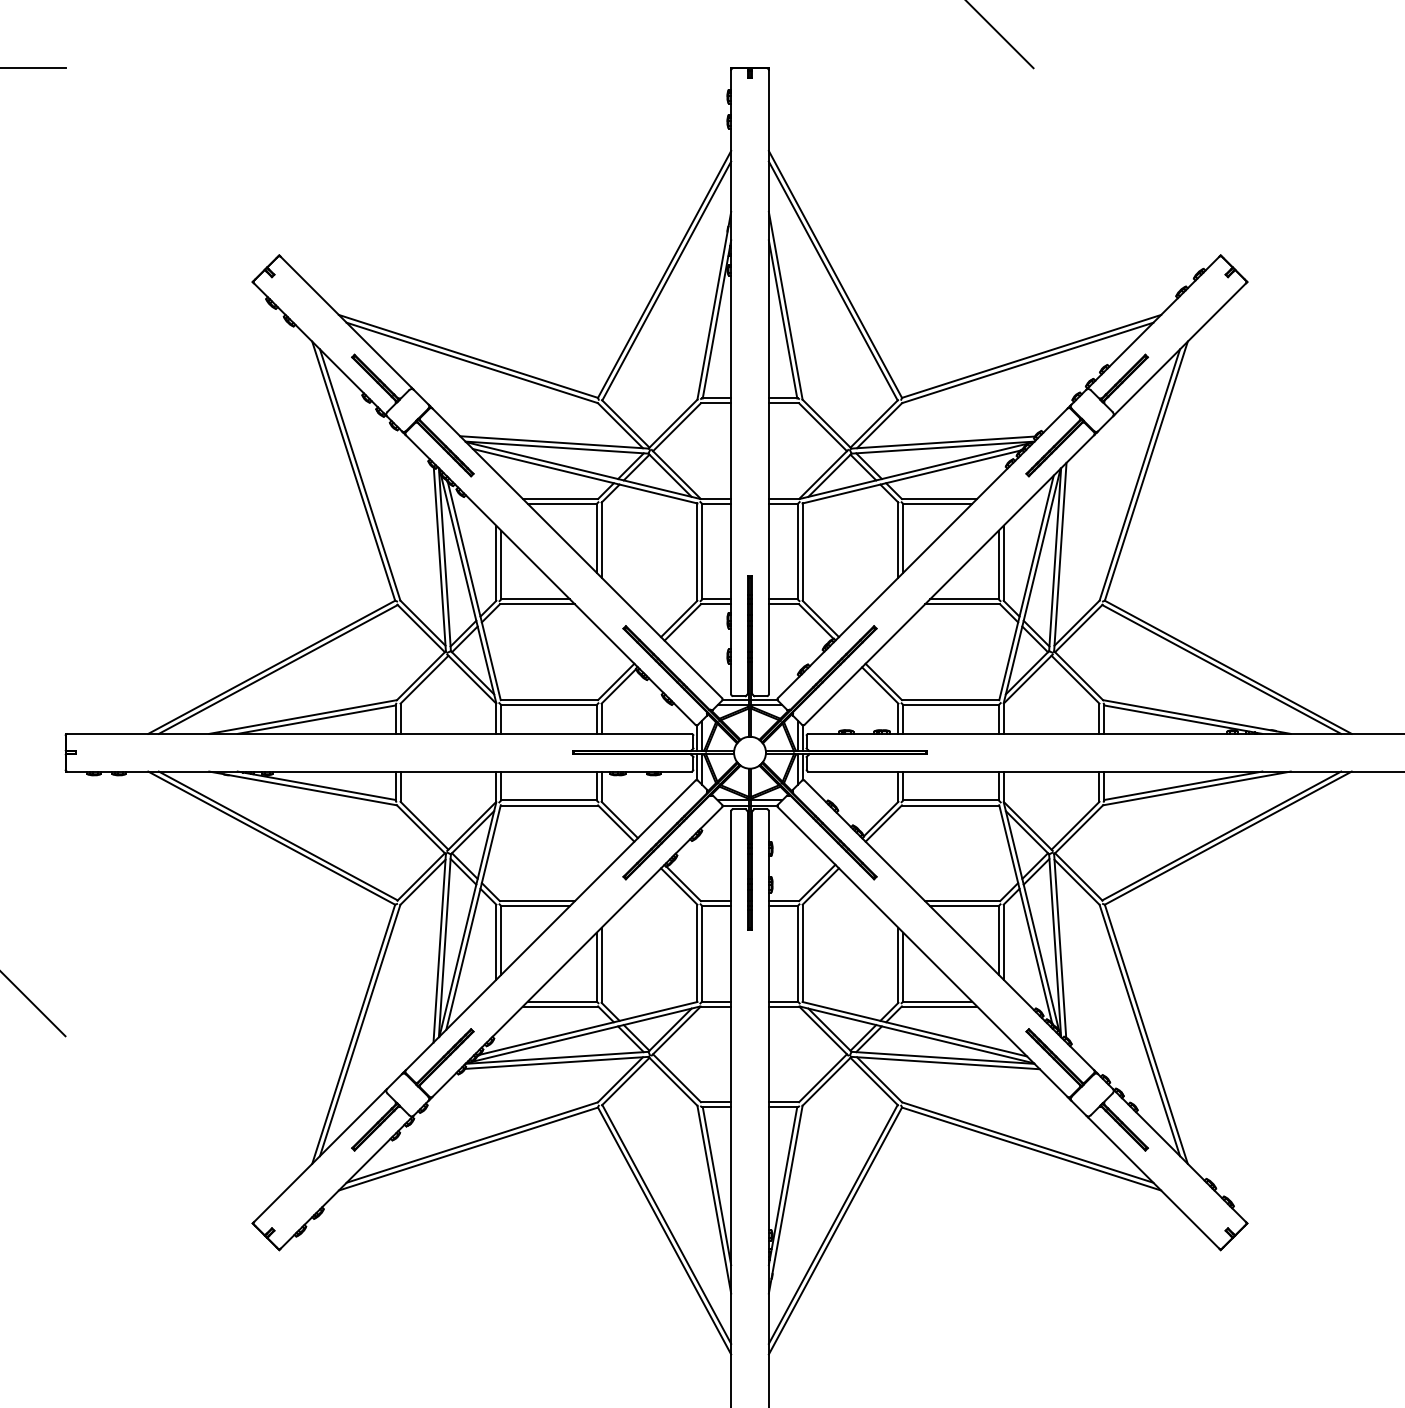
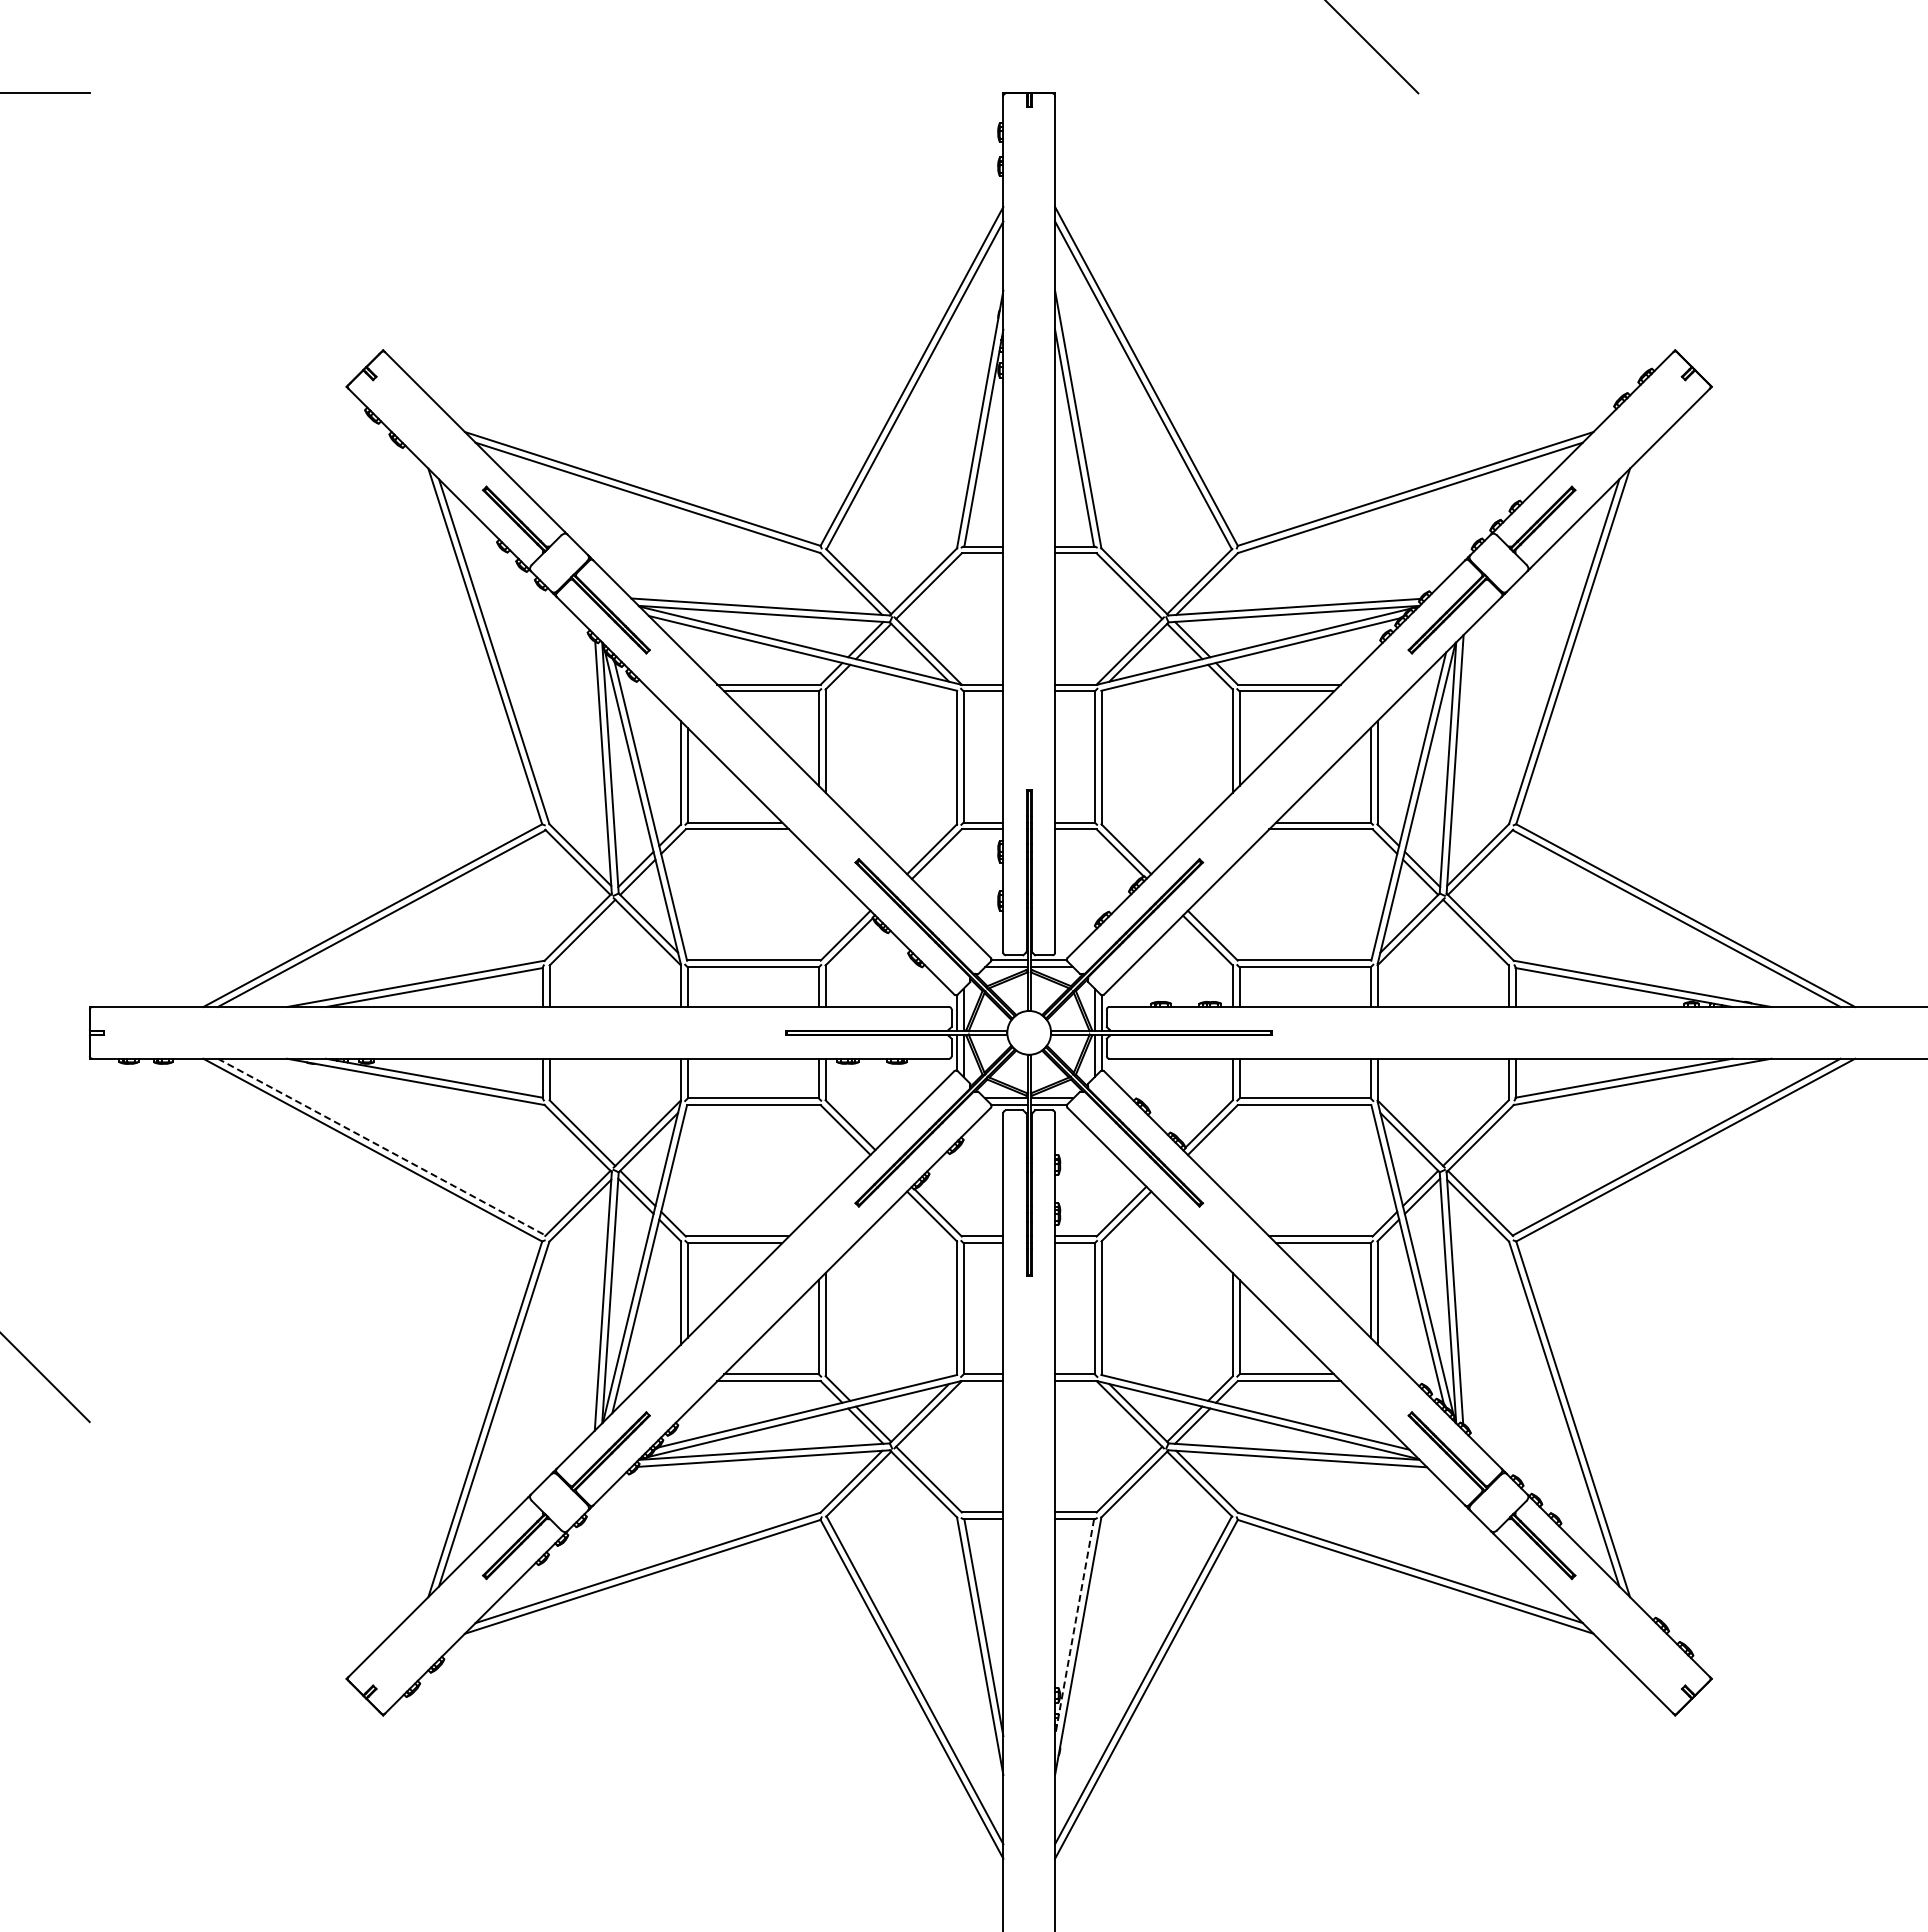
line: (278, 836) -> (382, 1147), solid -> dashed
line: (783, 1186) -> (1074, 1628), solid -> dashed

